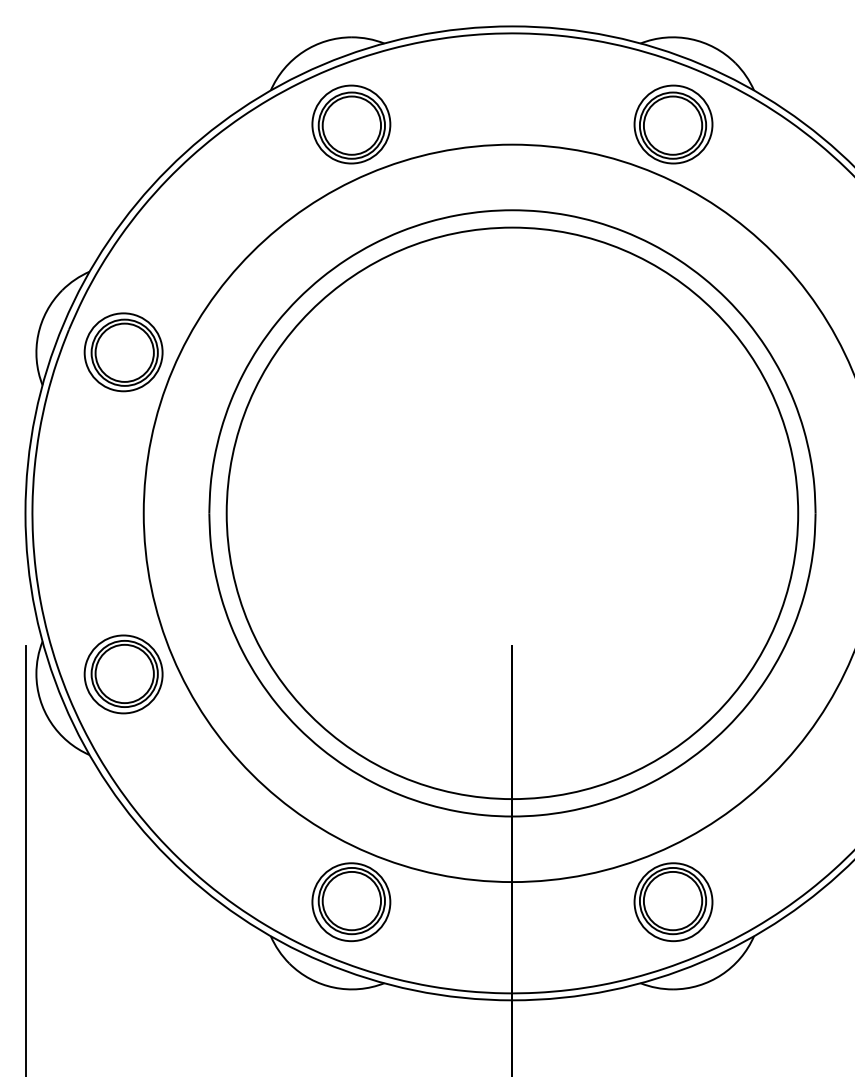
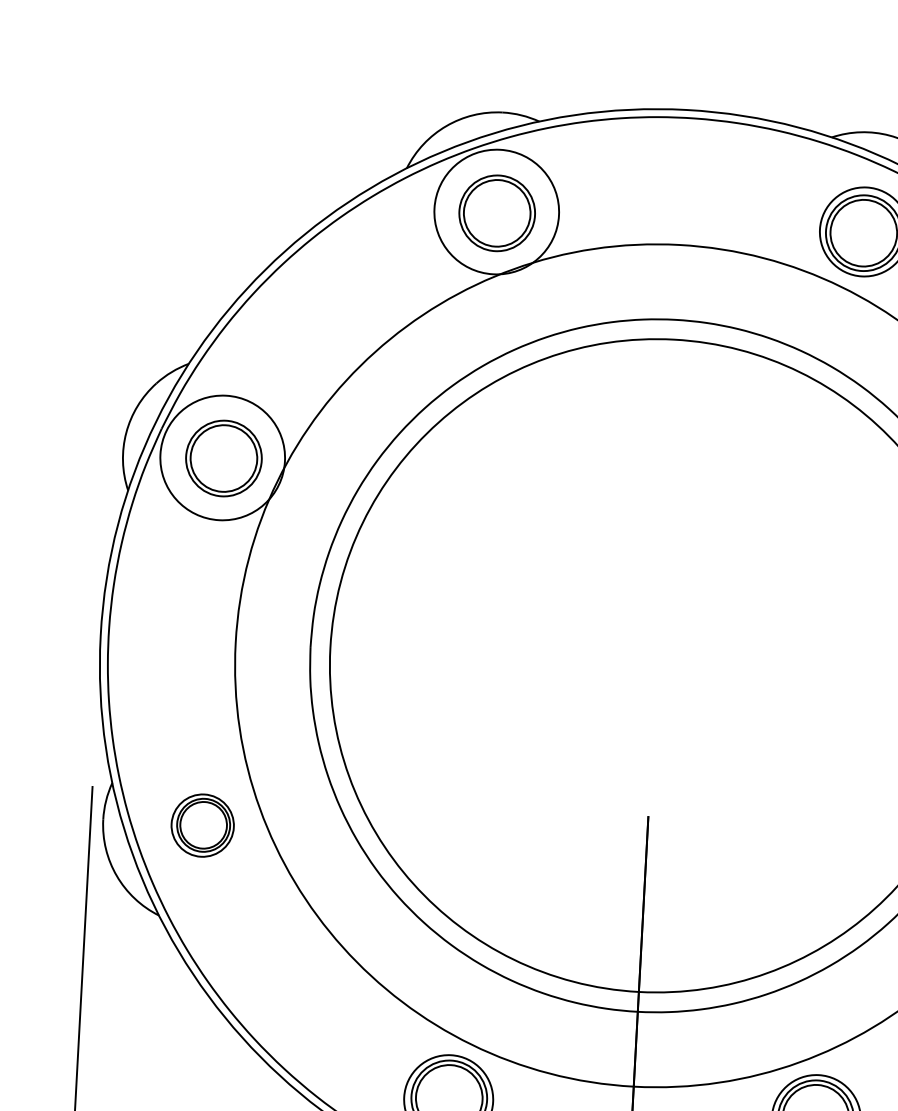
circle: (351, 124) -> (496, 211), size x1.4
circle: (123, 352) -> (222, 458), size x1.4
part: (123, 674) -> (202, 825), size x0.7

